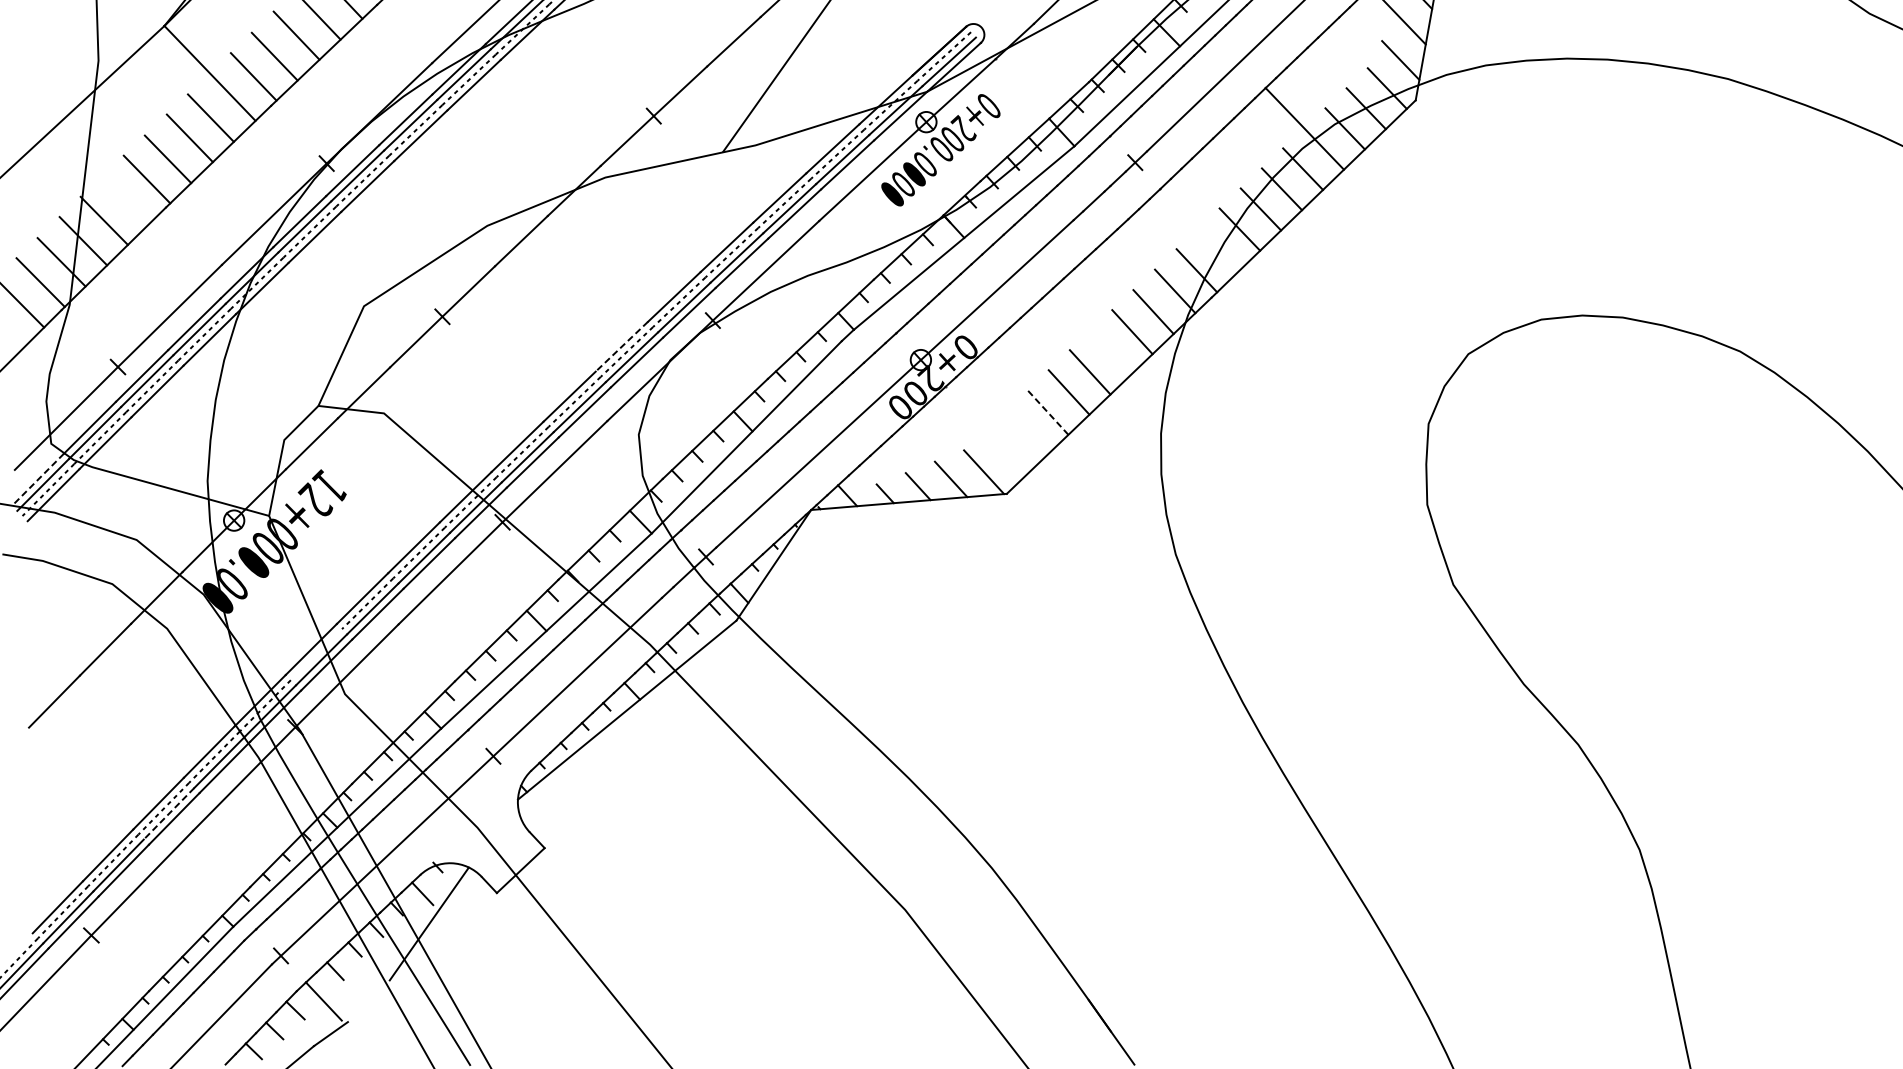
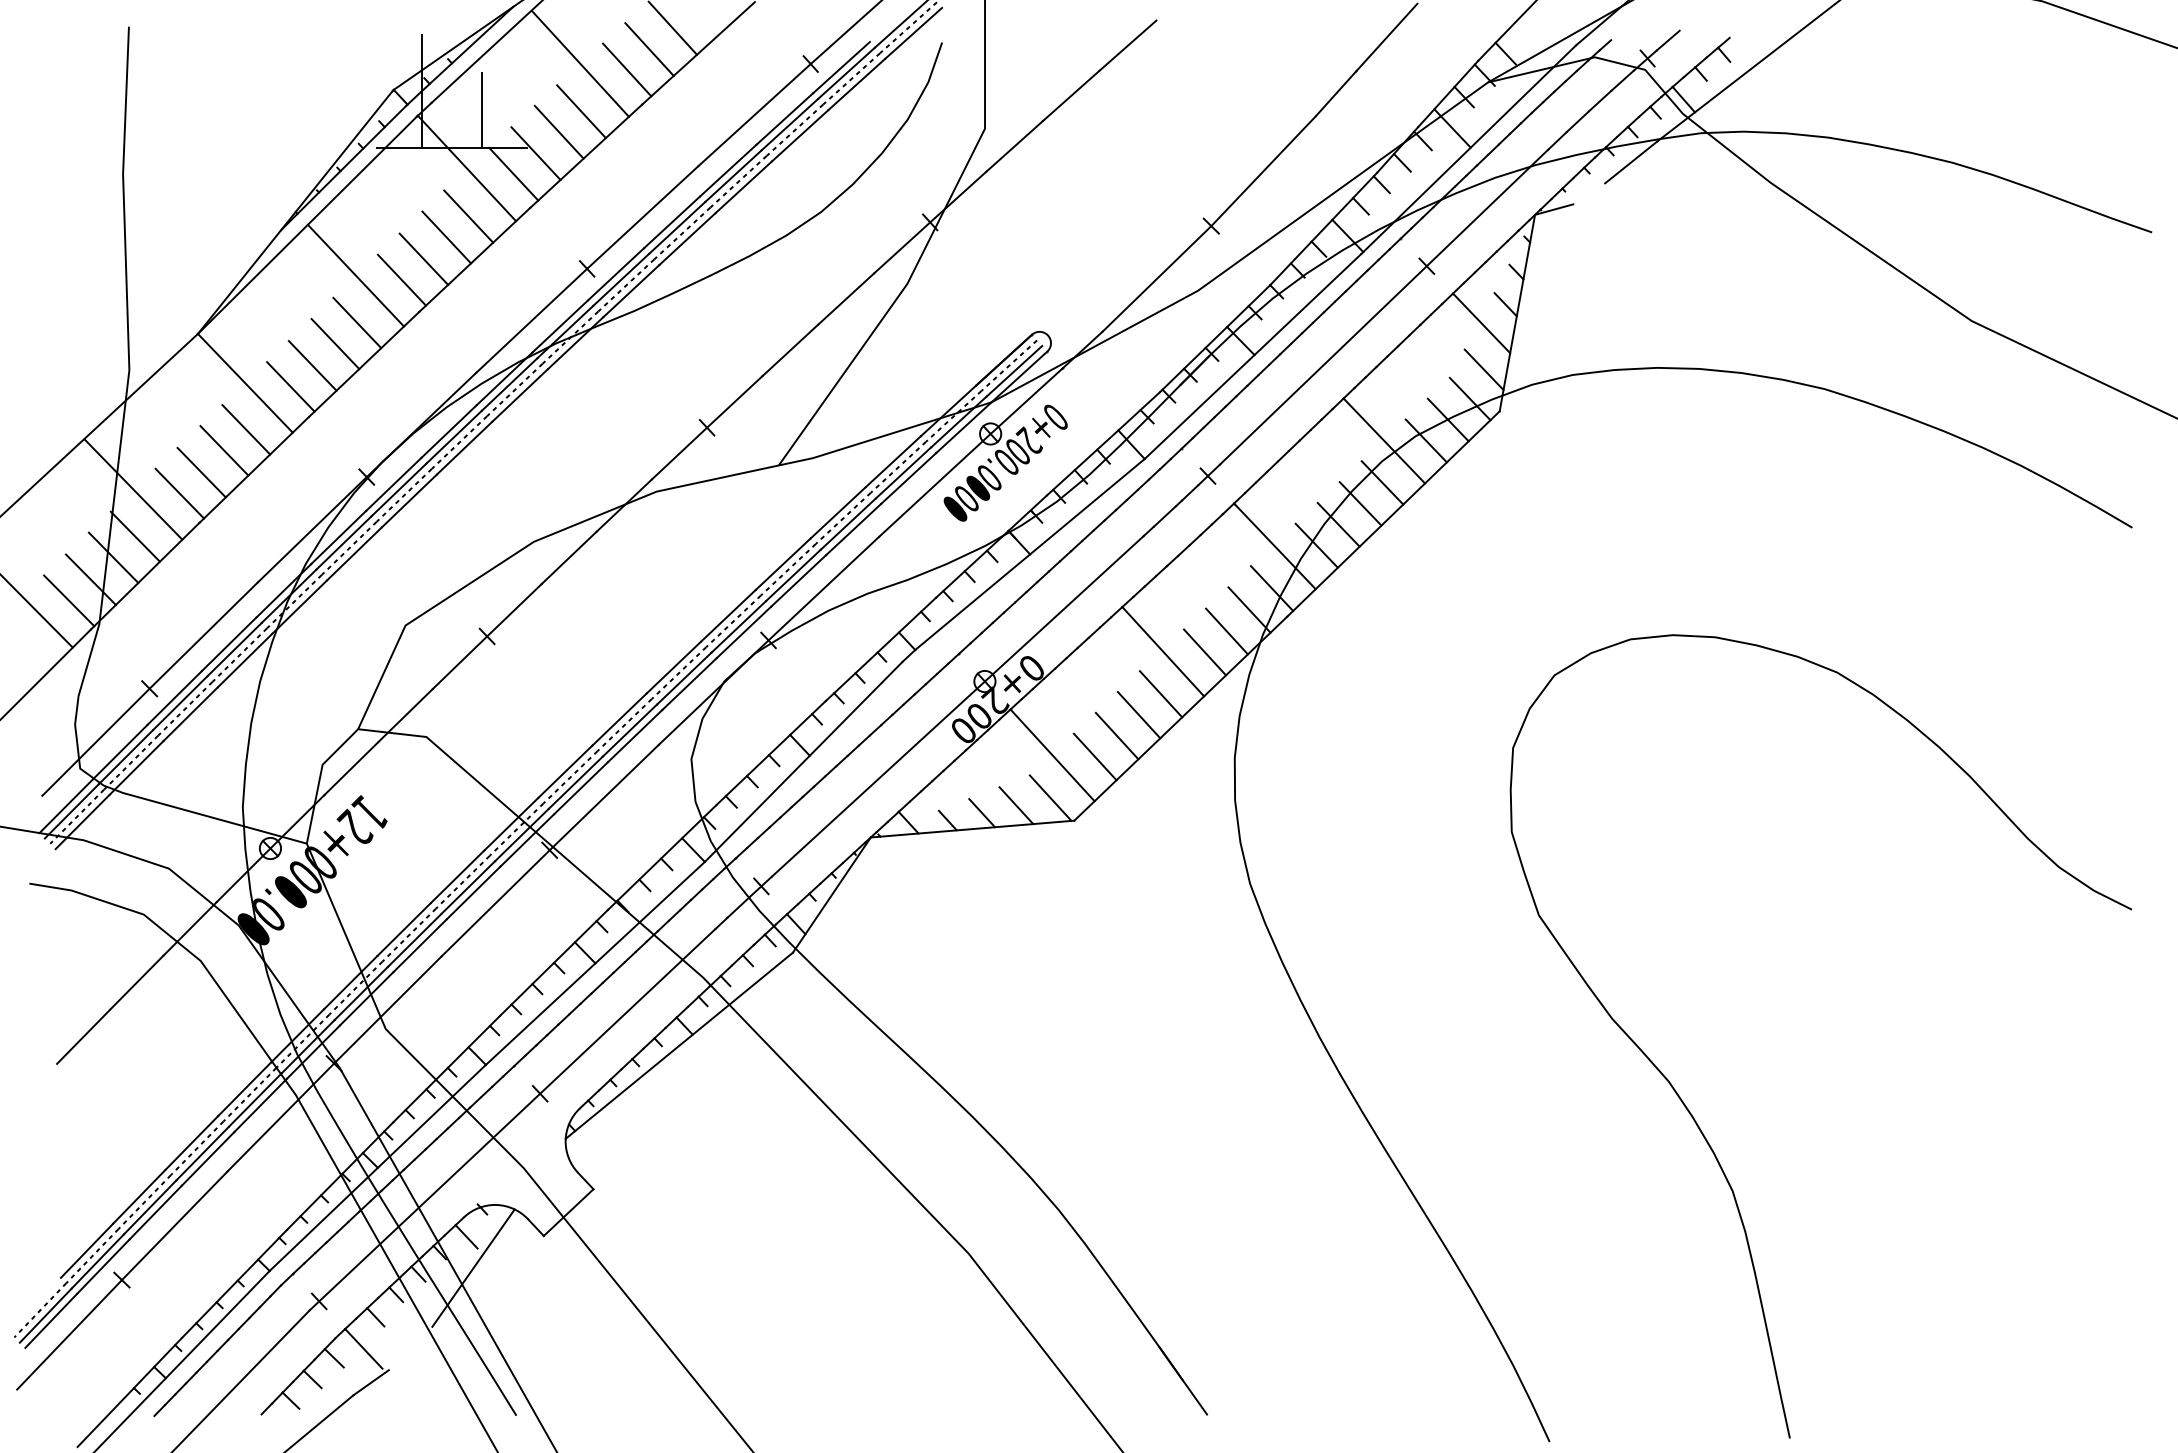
line: (102, 175) -> (133, 489), added
line: (1199, 230) -> (1274, 546), added
line: (1092, 331) -> (1163, 651), added
line: (621, 346) -> (673, 667), dashed -> solid
line: (1047, 411) -> (1116, 735), dashed -> solid
line: (985, 431) -> (1052, 755), added
line: (1026, 432) -> (1094, 756), added
line: (38, 480) -> (66, 806), dashed -> solid
line: (315, 654) -> (355, 987), added
line: (168, 813) -> (202, 1153), dashed -> solid

